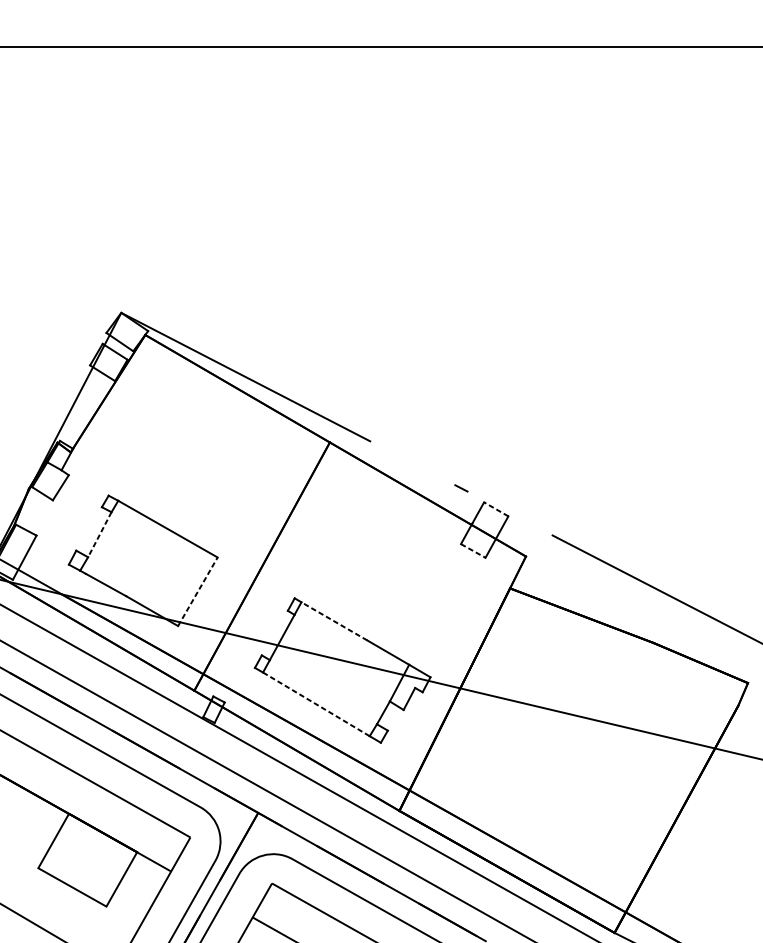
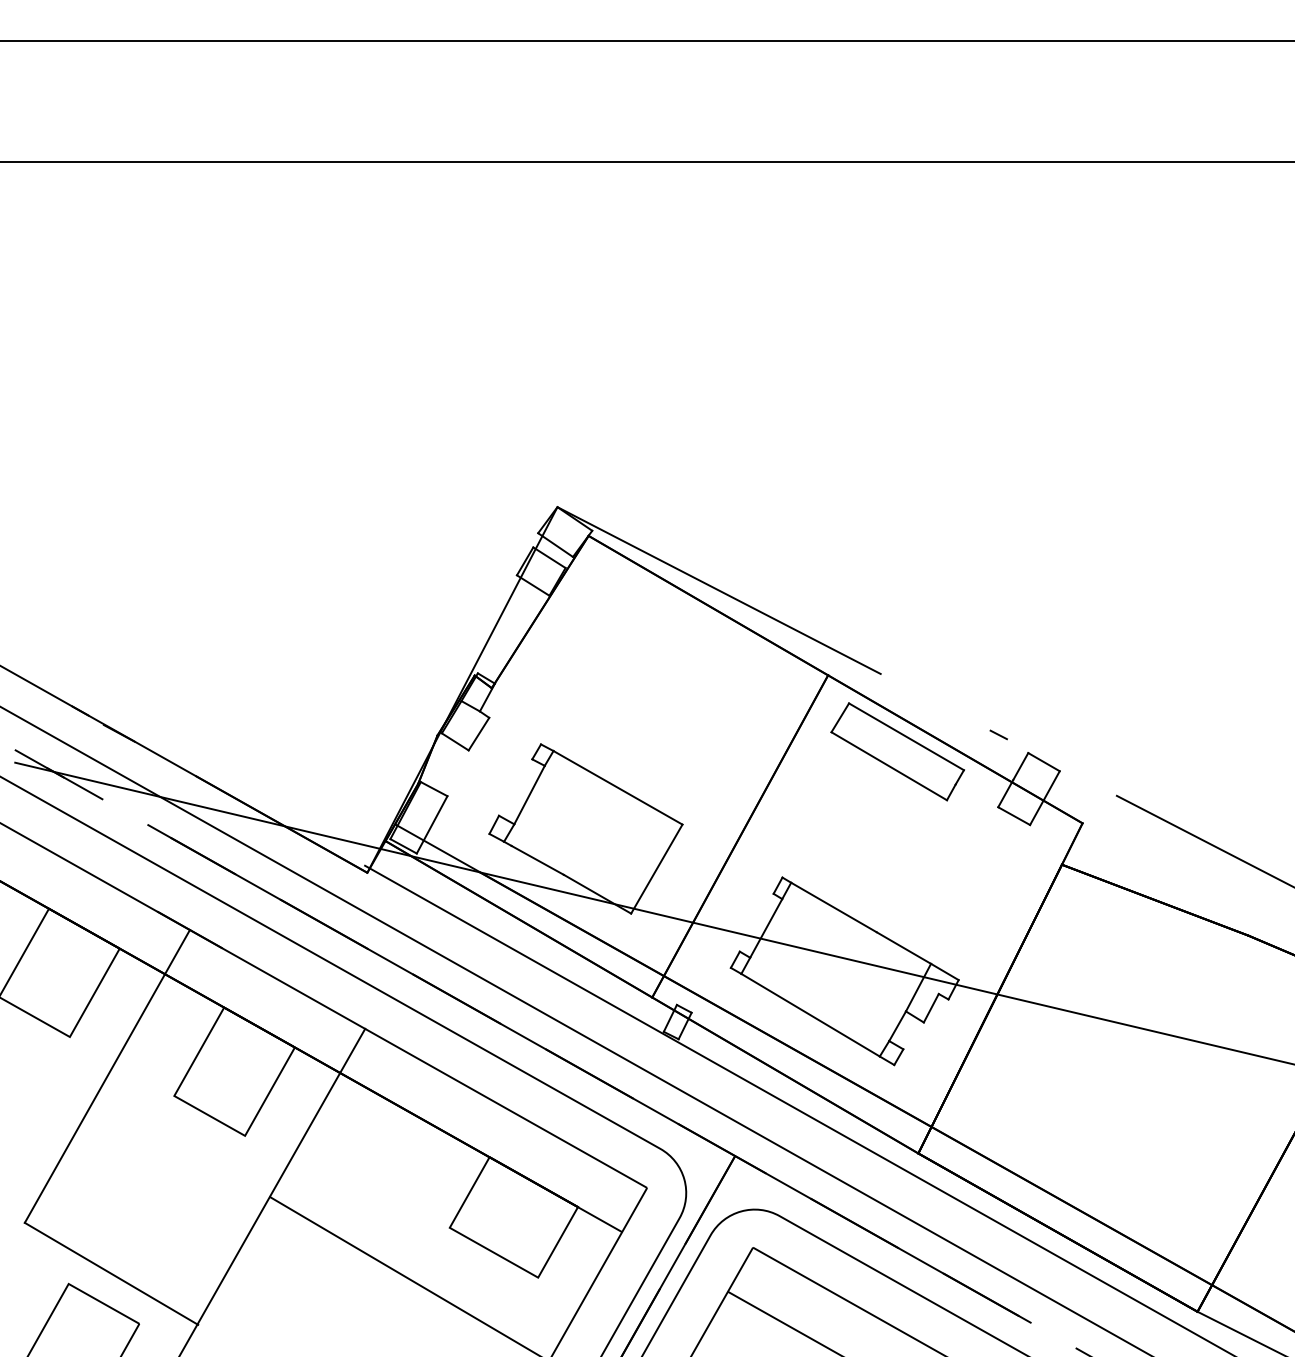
part: (383, 501) -> (897, 751), added
line: (495, 508) -> (1043, 761), dashed -> solid
line: (99, 535) -> (529, 795), dashed -> solid
line: (473, 551) -> (1014, 816), dashed -> solid
line: (198, 591) -> (657, 868), dashed -> solid
line: (334, 621) -> (833, 907), dashed -> solid
line: (316, 704) -> (810, 1015), dashed -> solid

